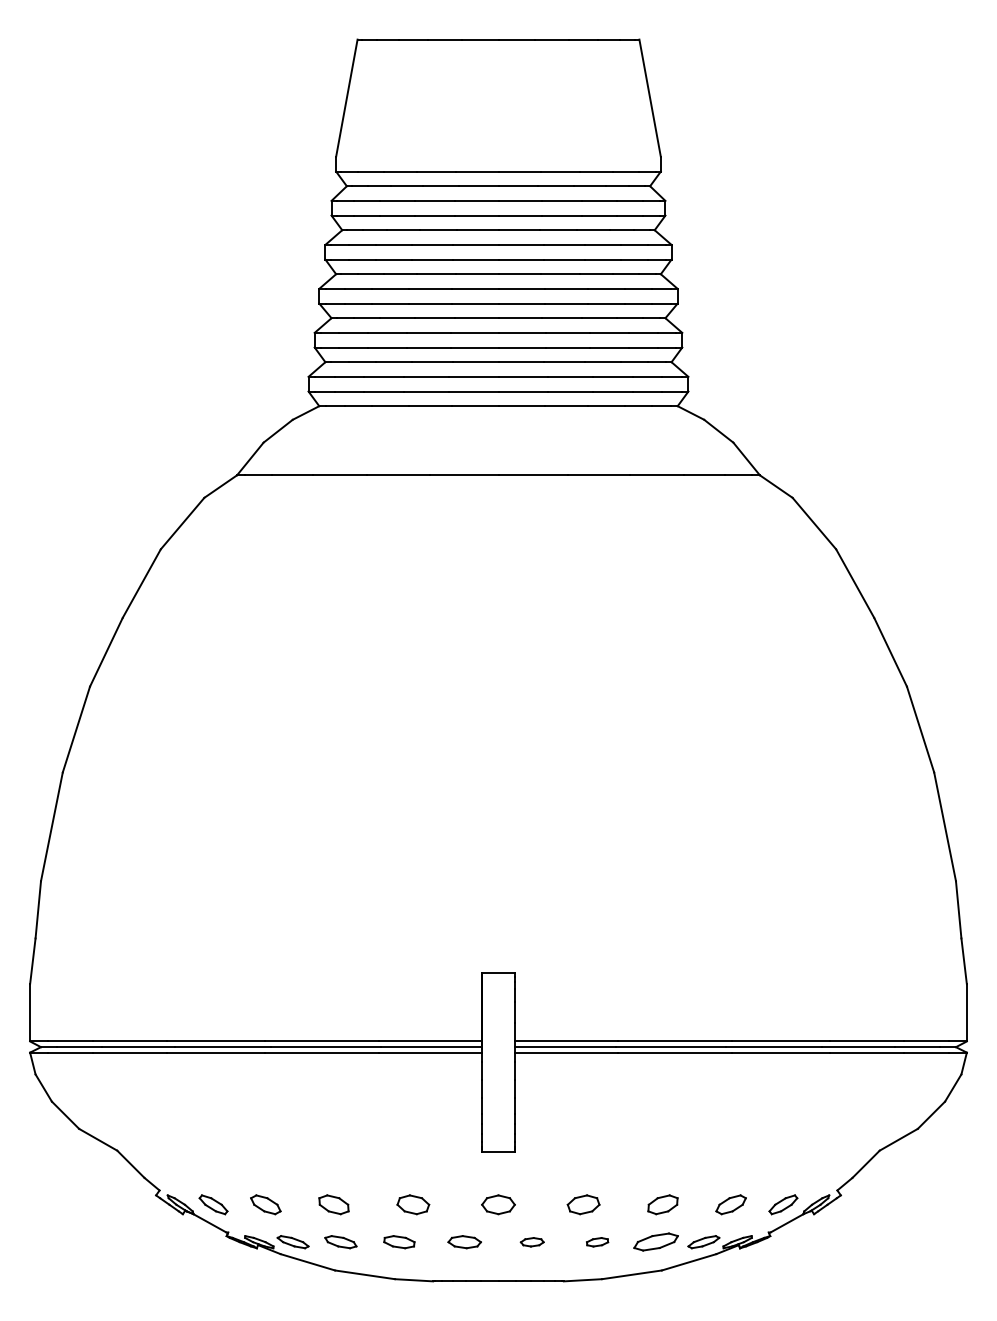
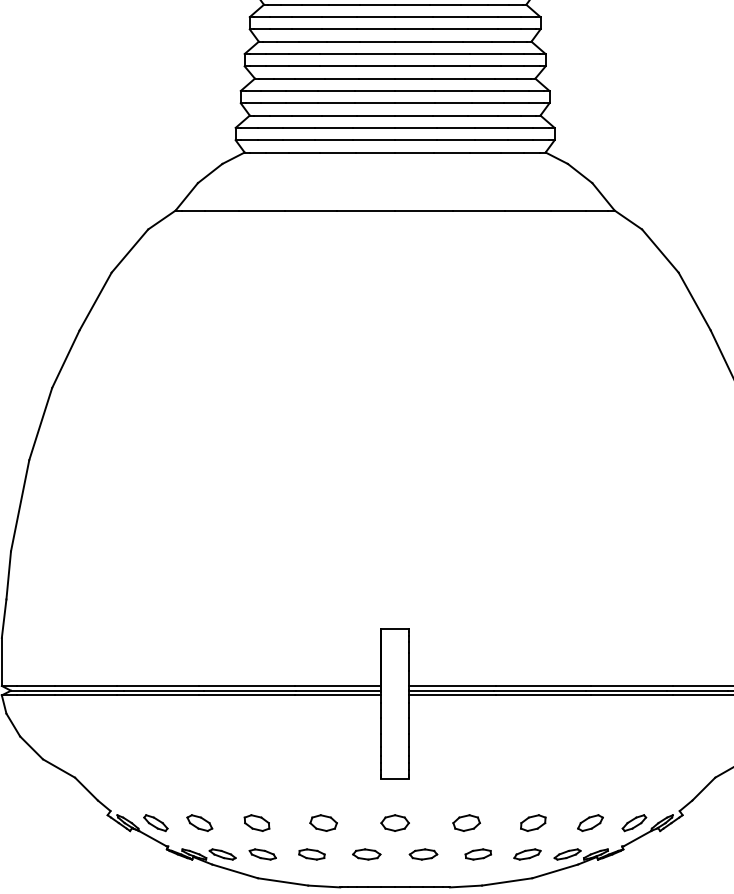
part: (532, 1242) -> (423, 854), size x1.43
part: (597, 1242) -> (478, 854), size x1.43
part: (655, 1242) -> (526, 854), size x0.71

